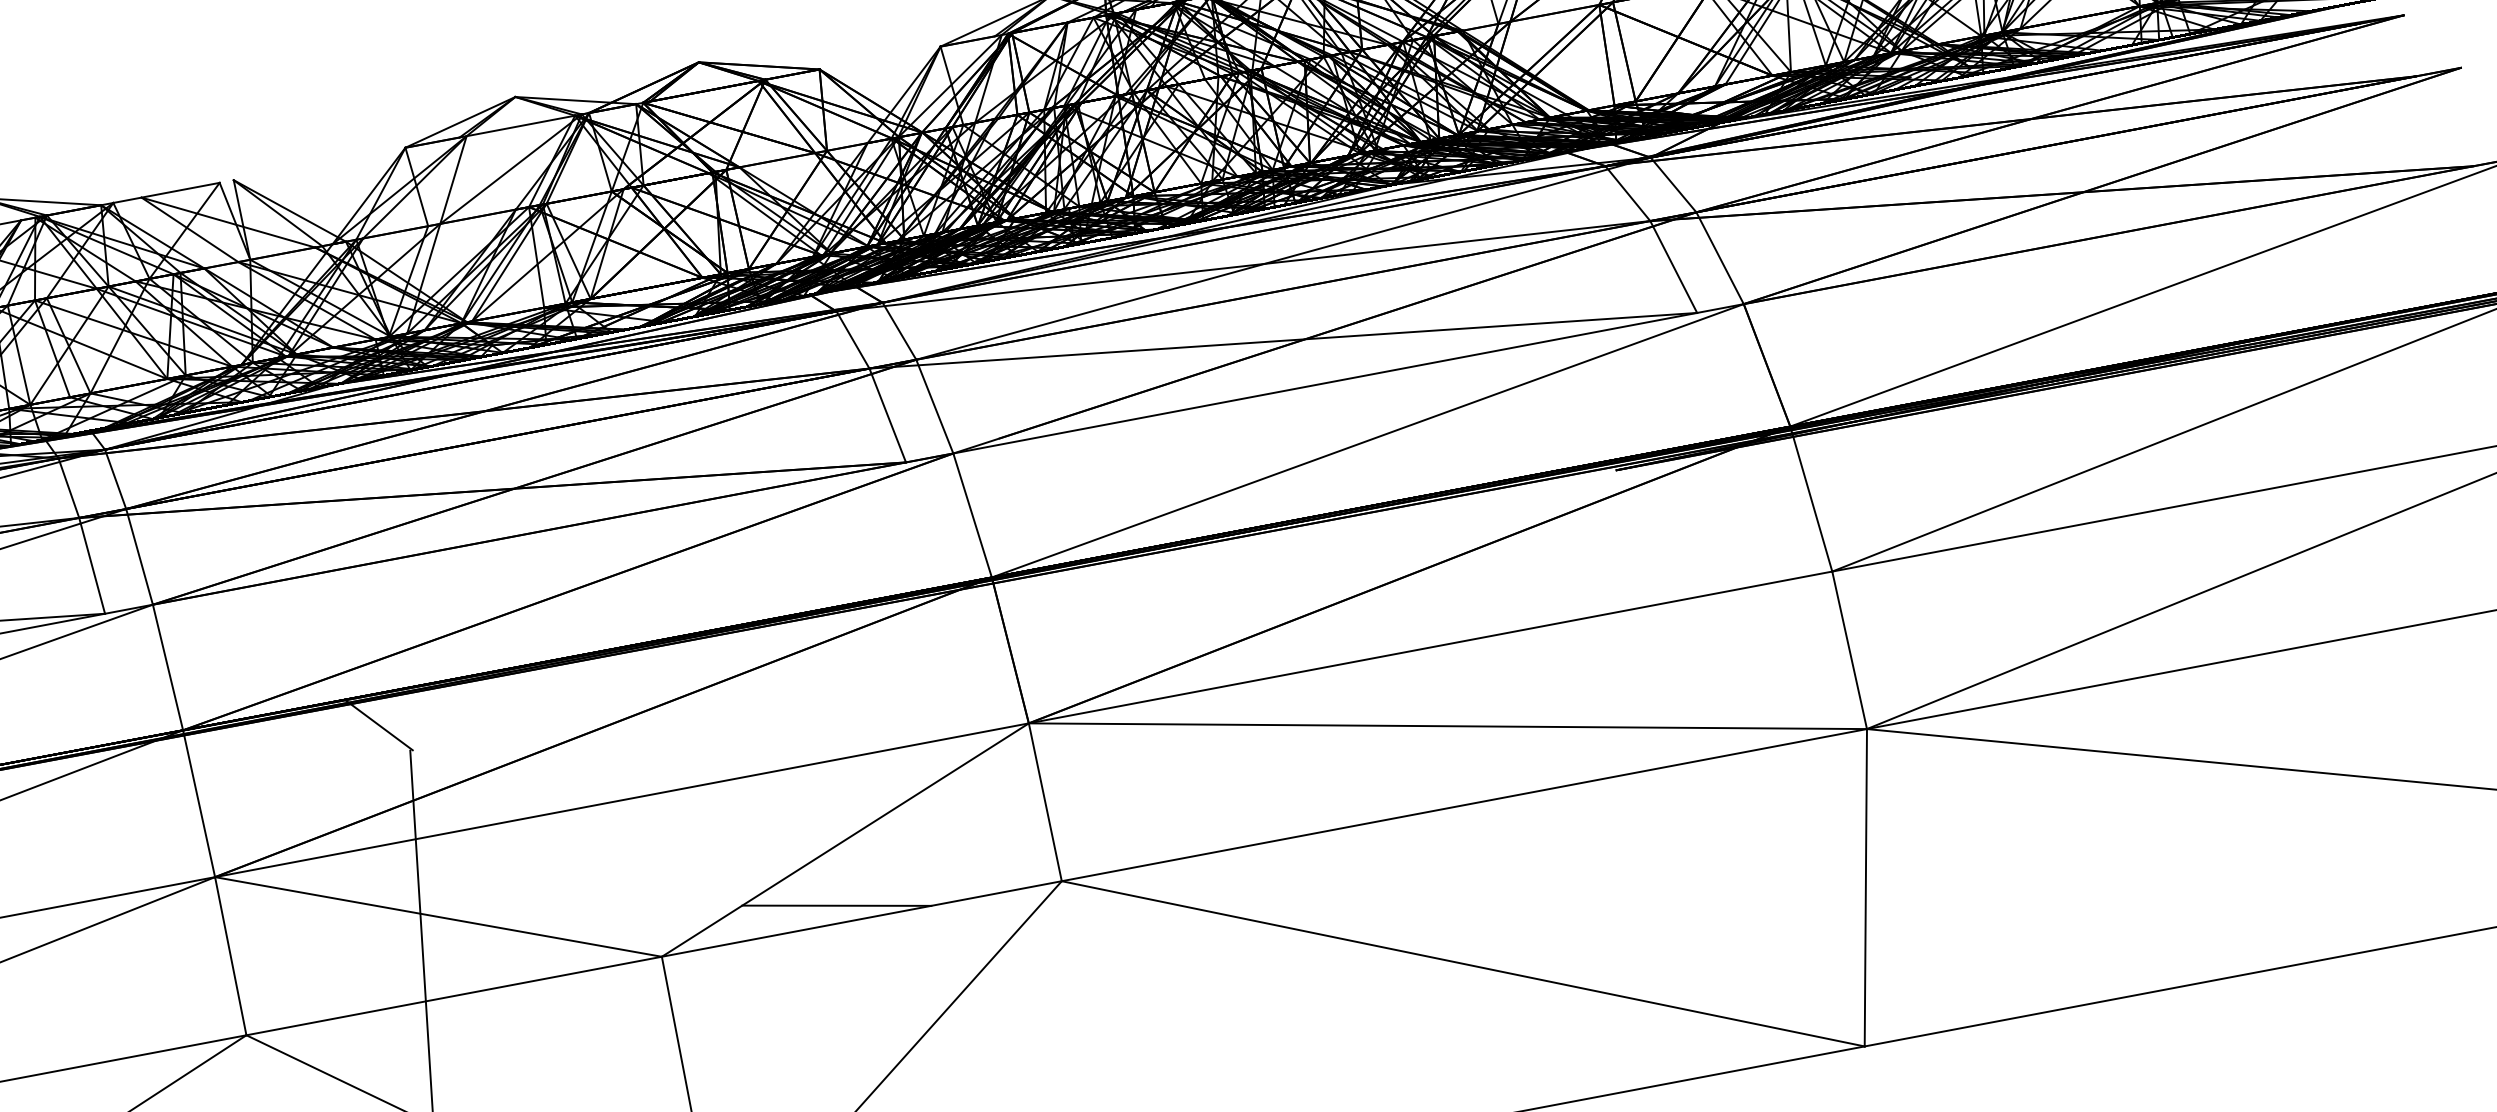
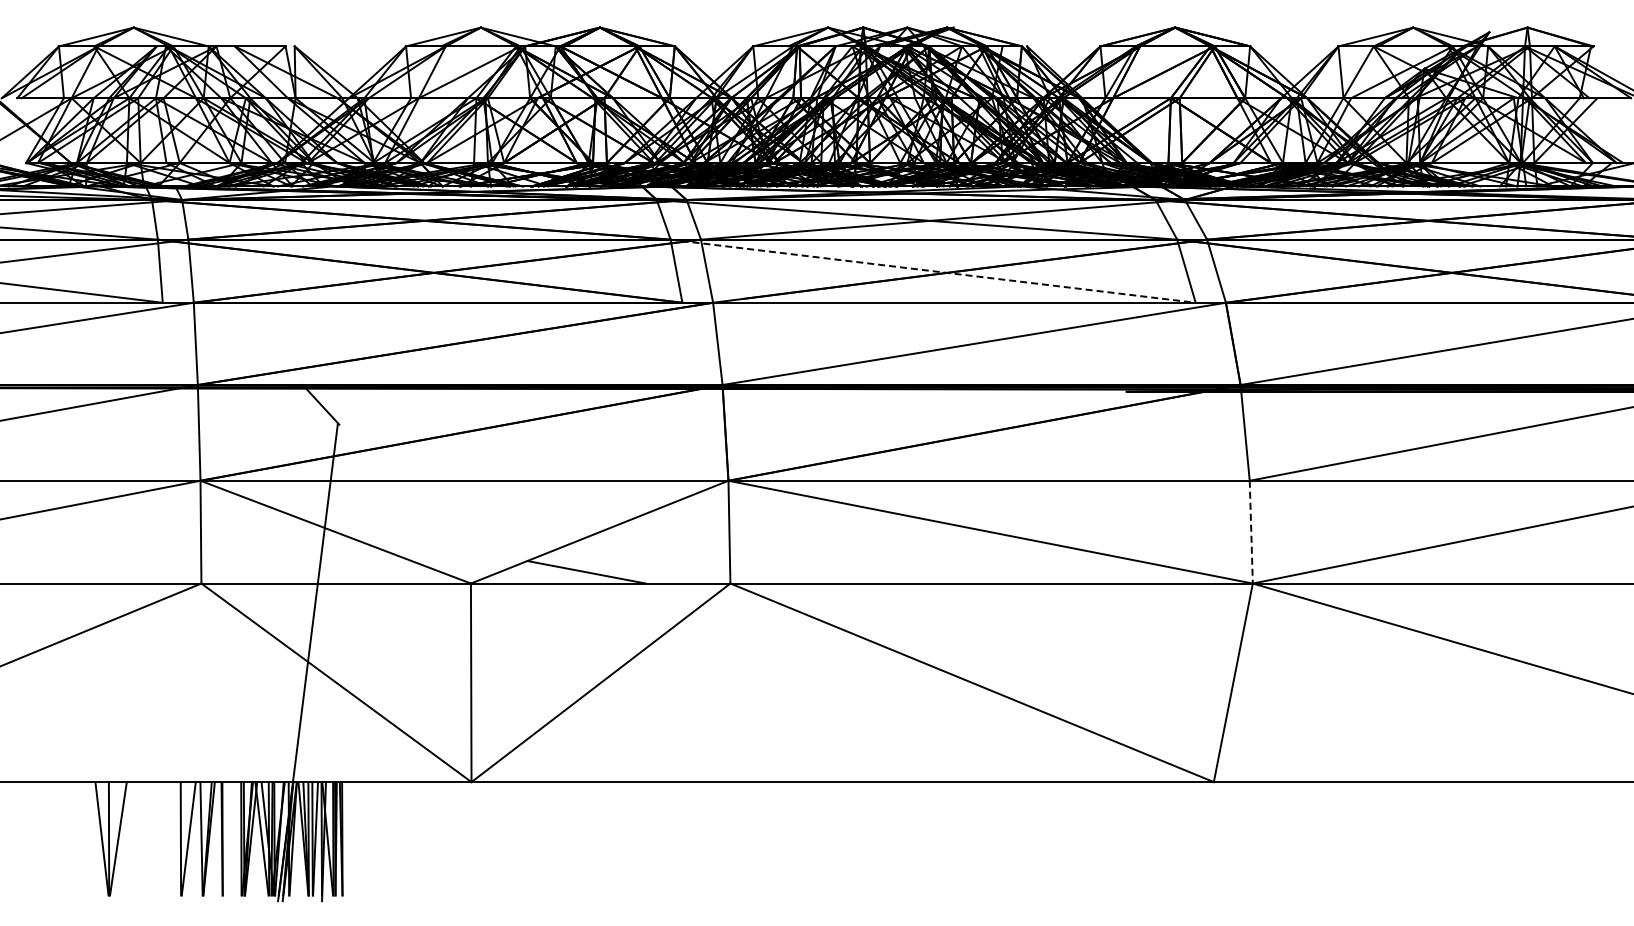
line: (1283, 341) -> (933, 271), solid -> dashed
line: (1850, 650) -> (1251, 532), solid -> dashed

